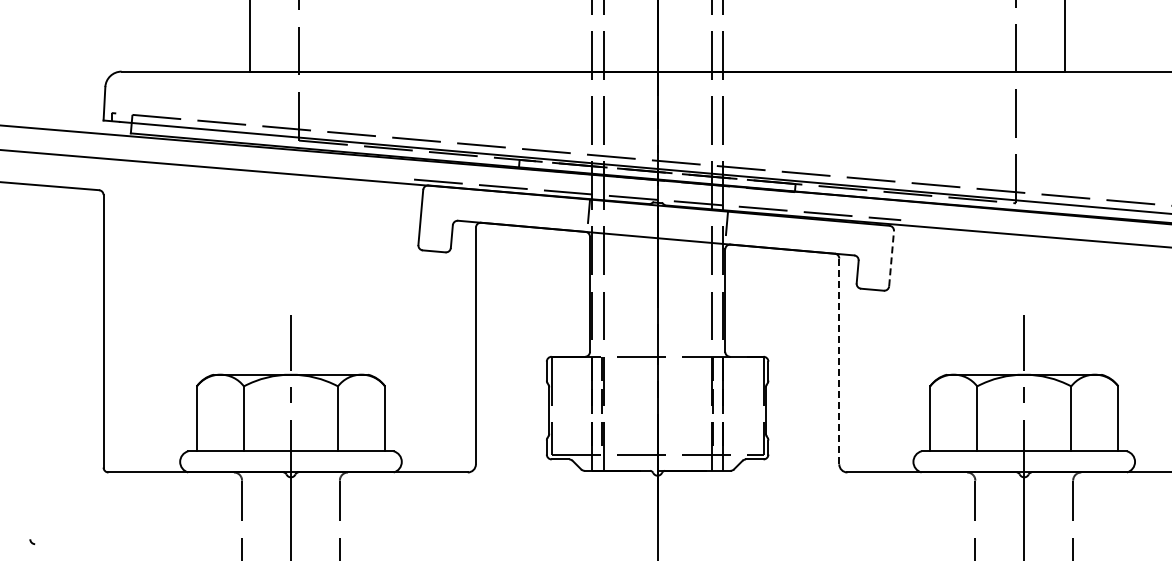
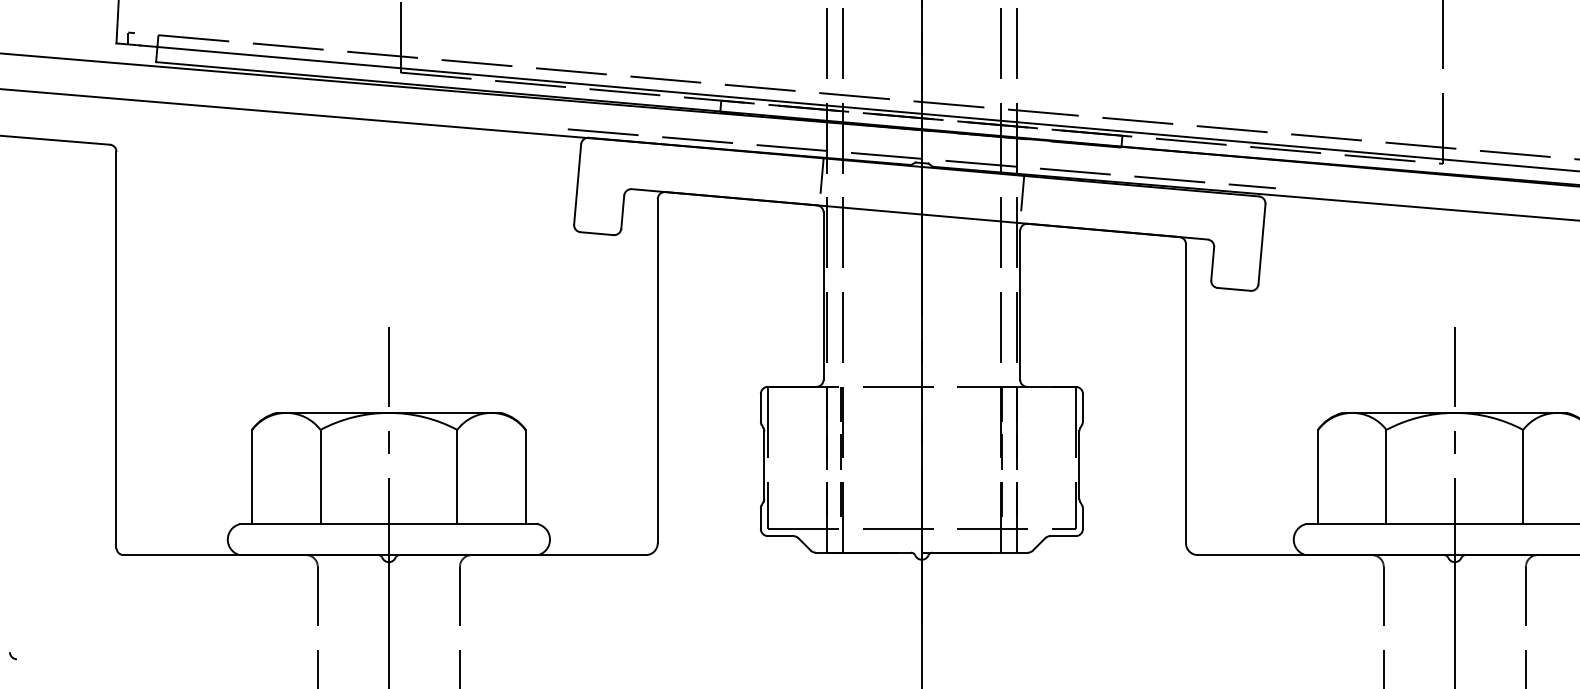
line: (891, 258) -> (1261, 244), dashed -> solid
line: (839, 361) -> (1186, 393), dashed -> solid

